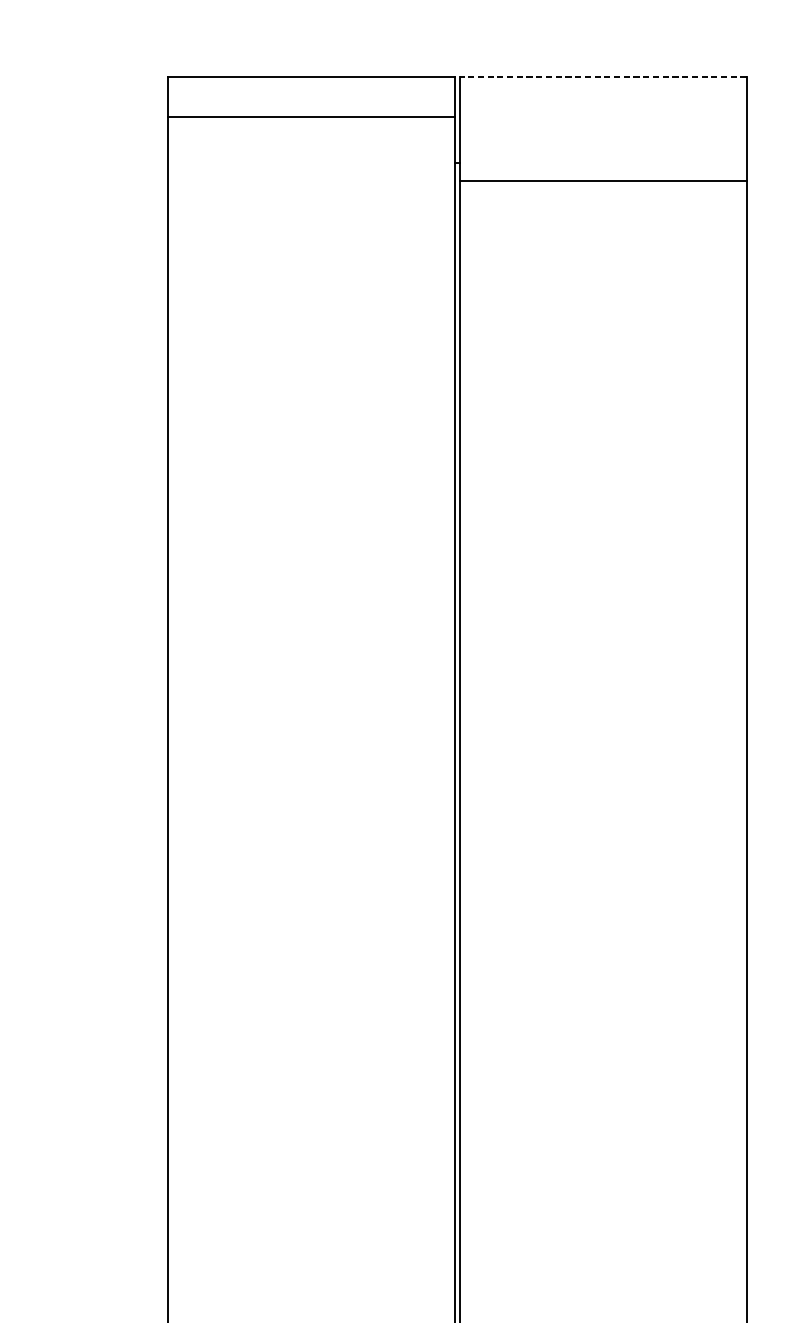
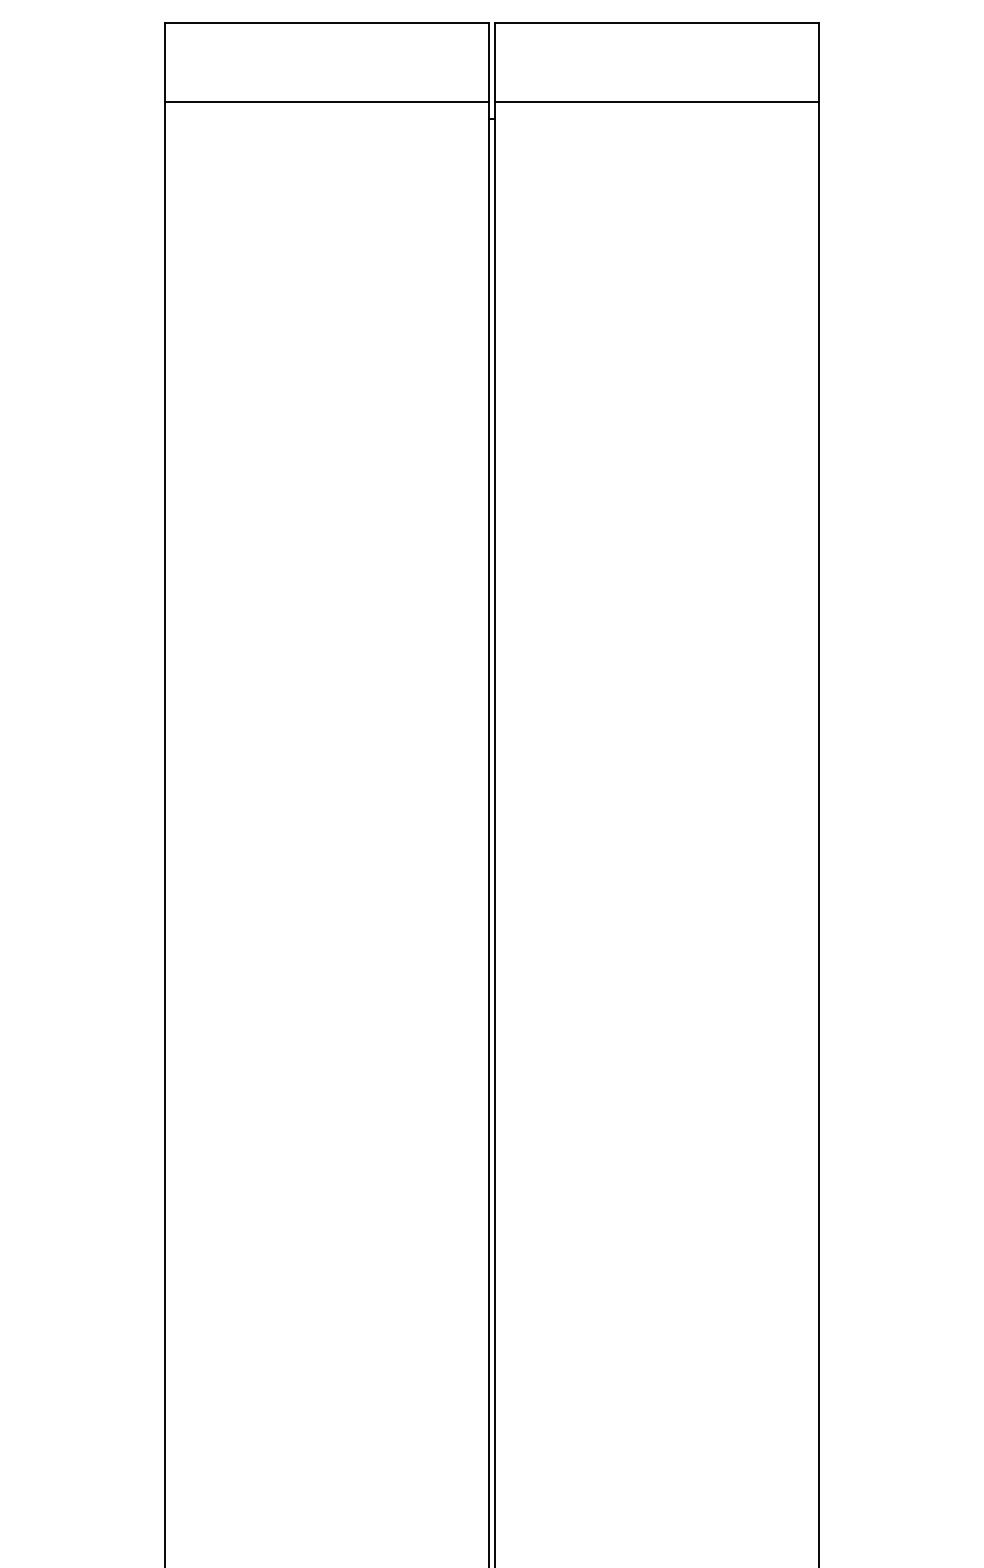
line: (602, 77) -> (656, 22), dashed -> solid
line: (310, 116) -> (326, 102), moved
line: (602, 181) -> (656, 102), moved

